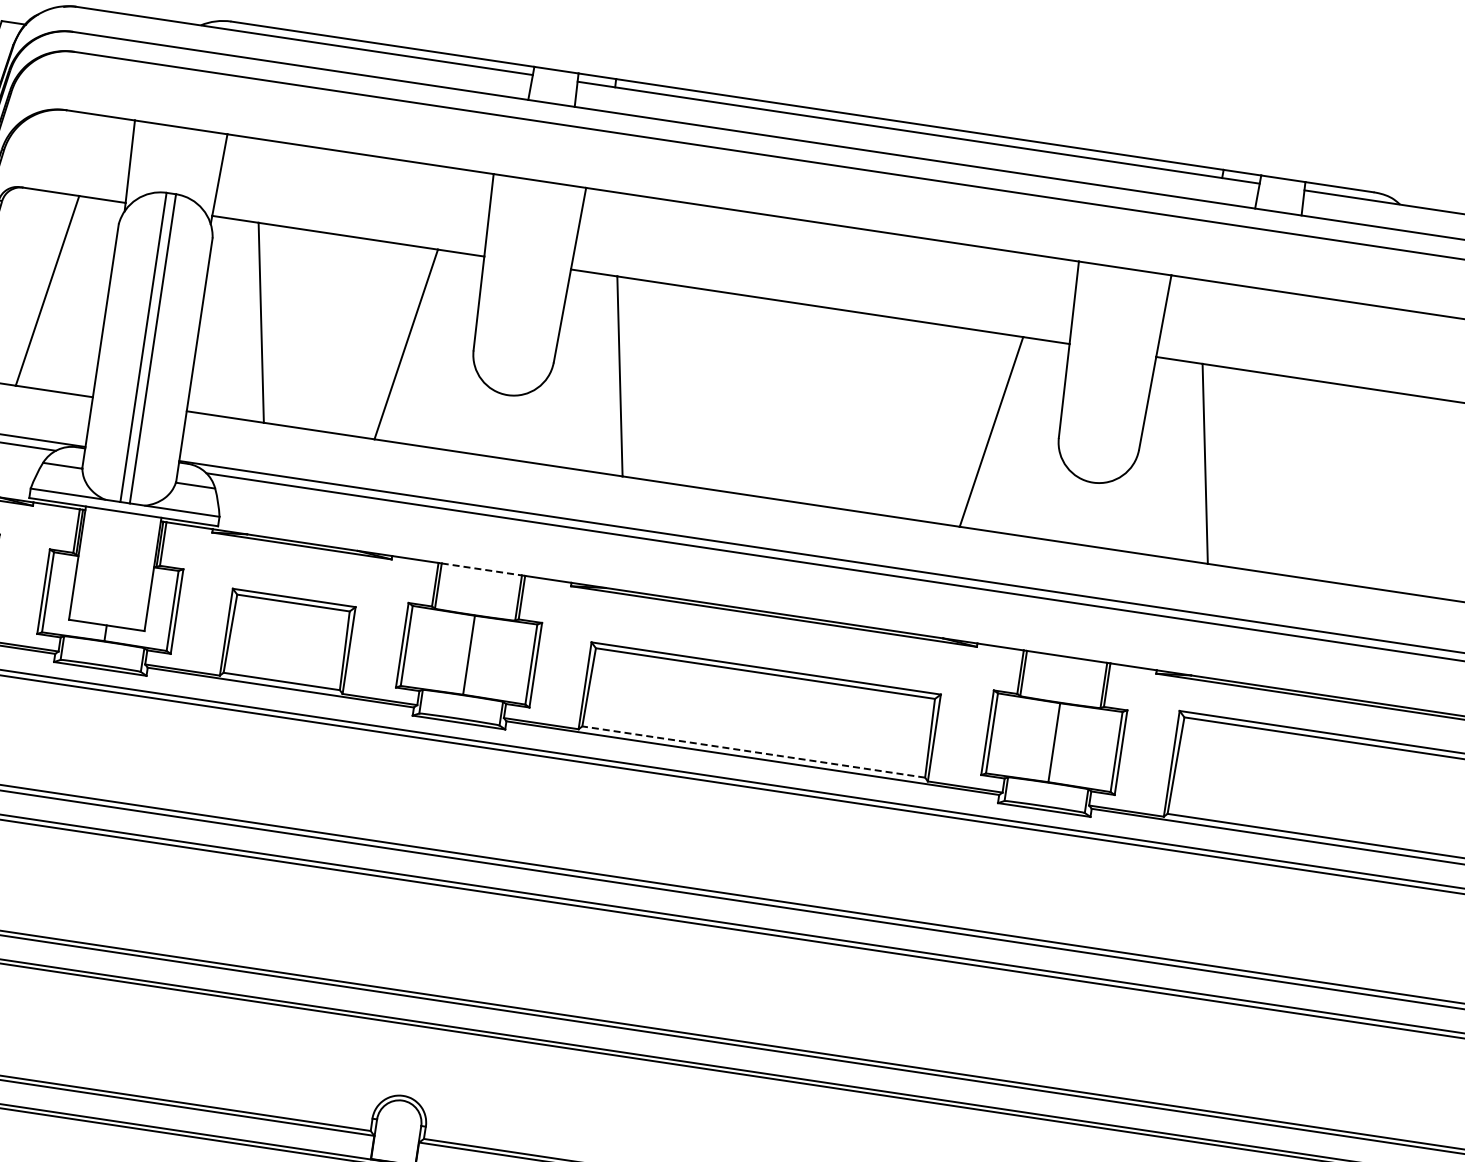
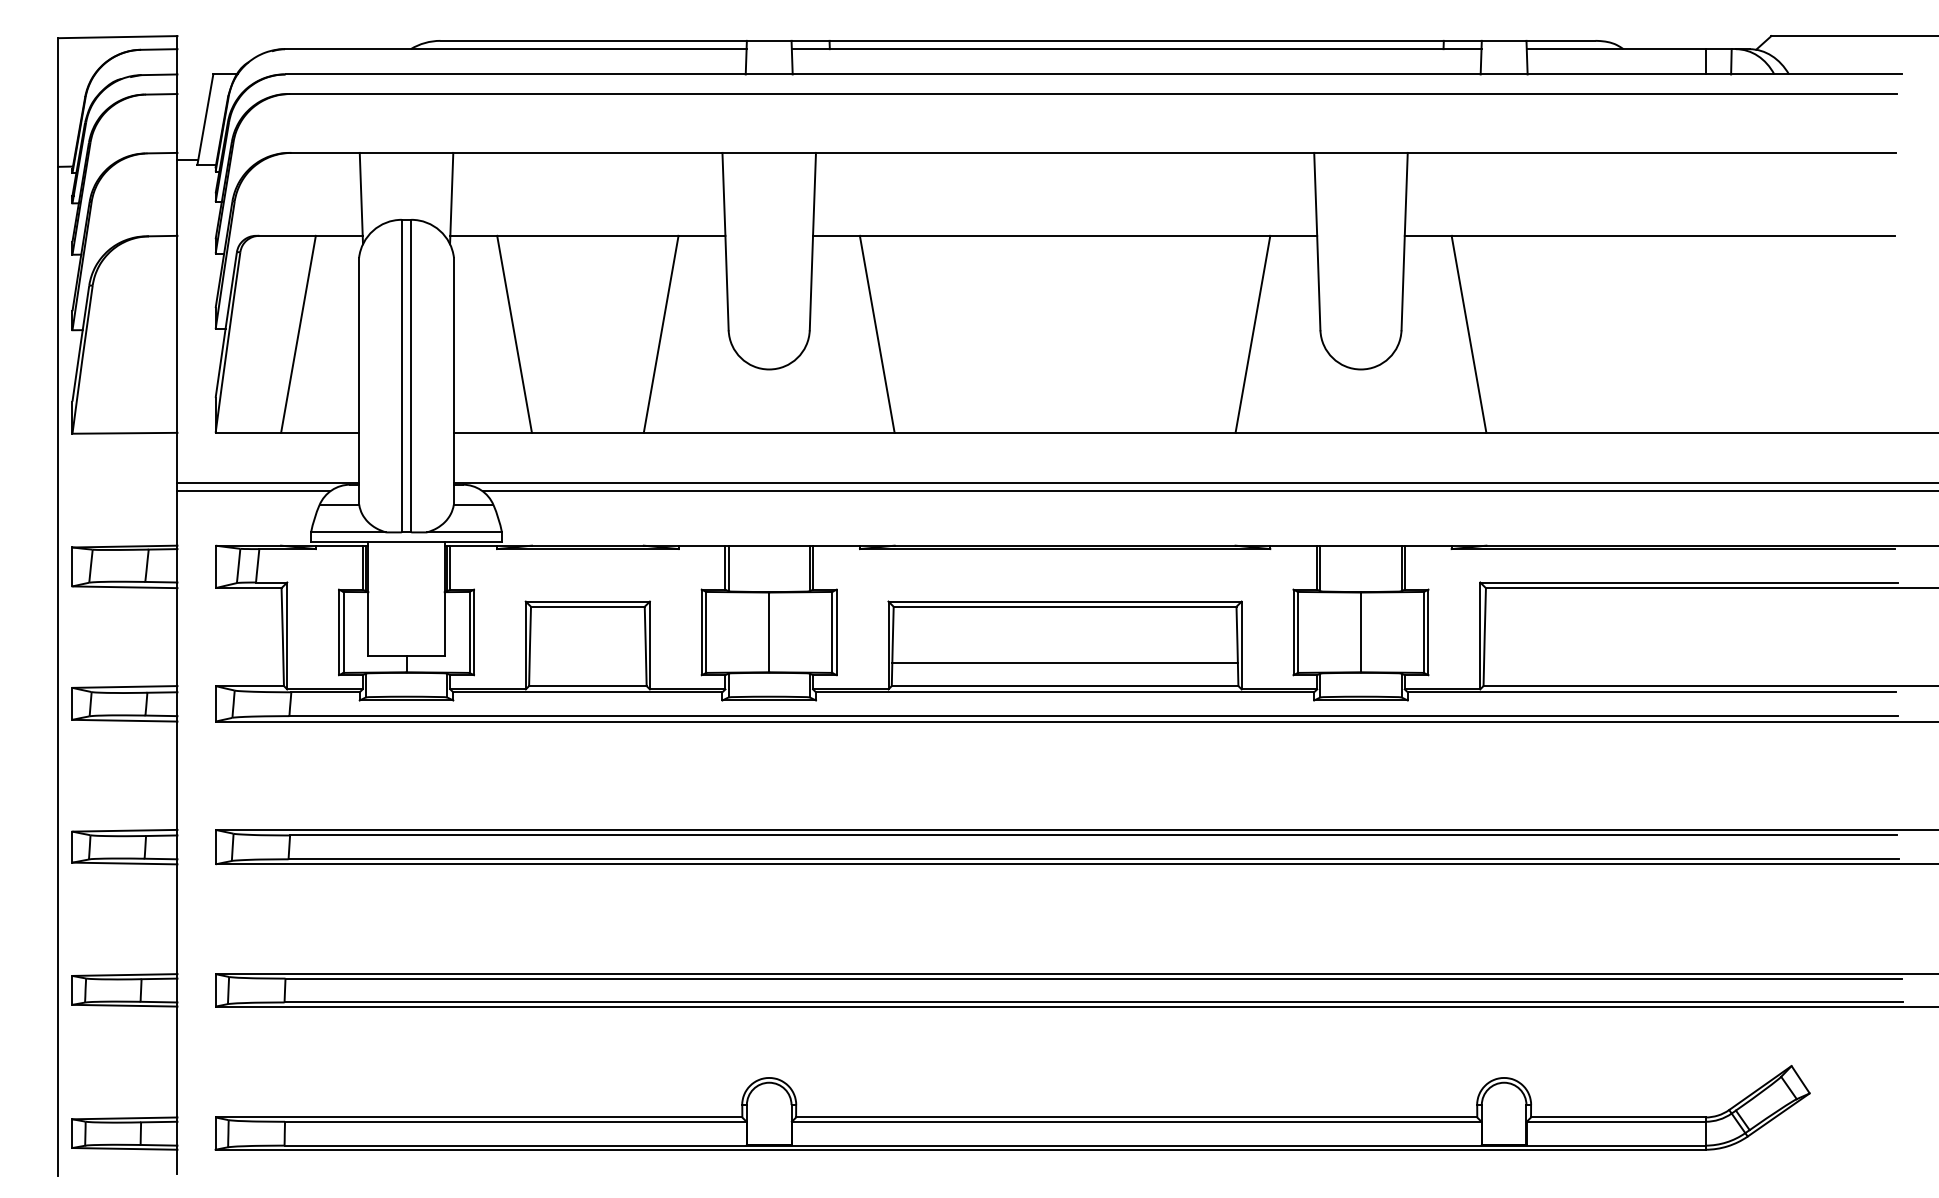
line: (482, 569) -> (769, 545), dashed -> solid
line: (756, 729) -> (1064, 663), added
line: (753, 752) -> (1064, 686), dashed -> solid

